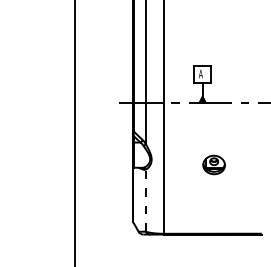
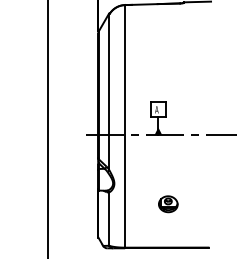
part: (214, 165) -> (168, 204), moved
line: (145, 201) -> (109, 219), dashed -> solid

